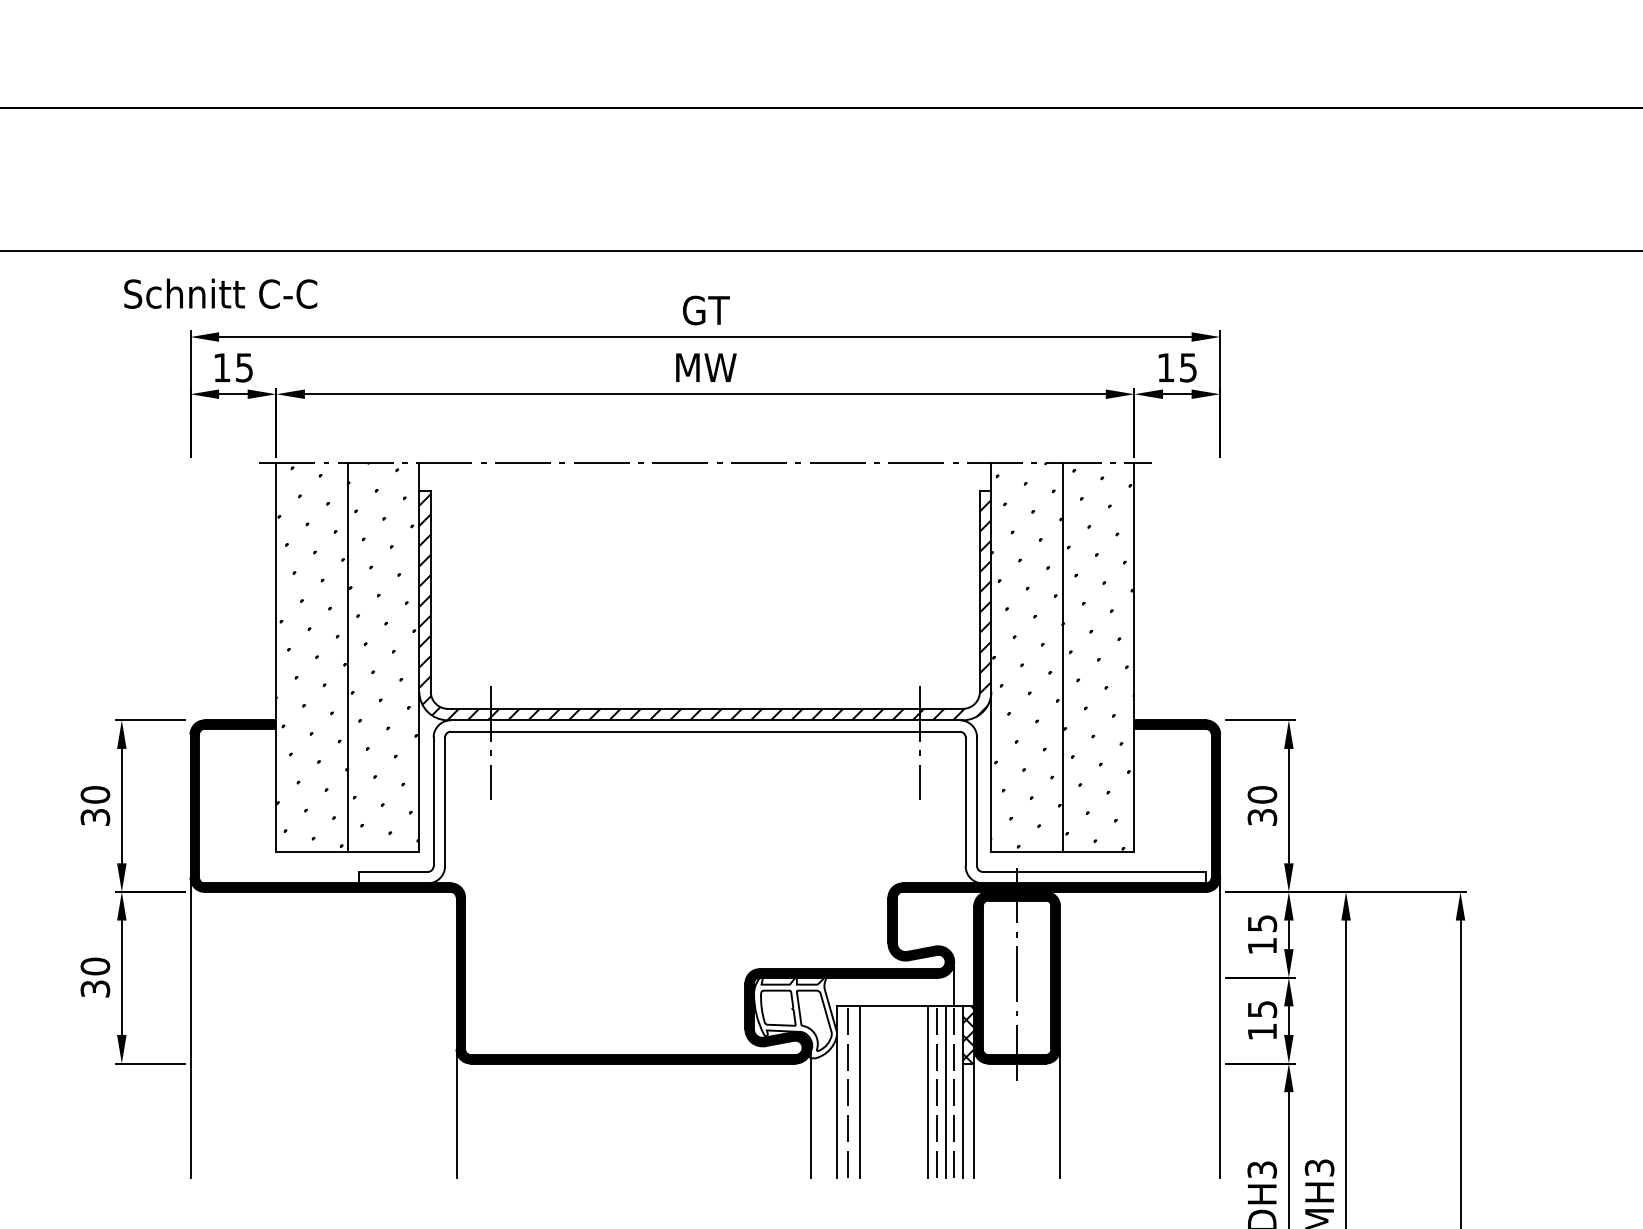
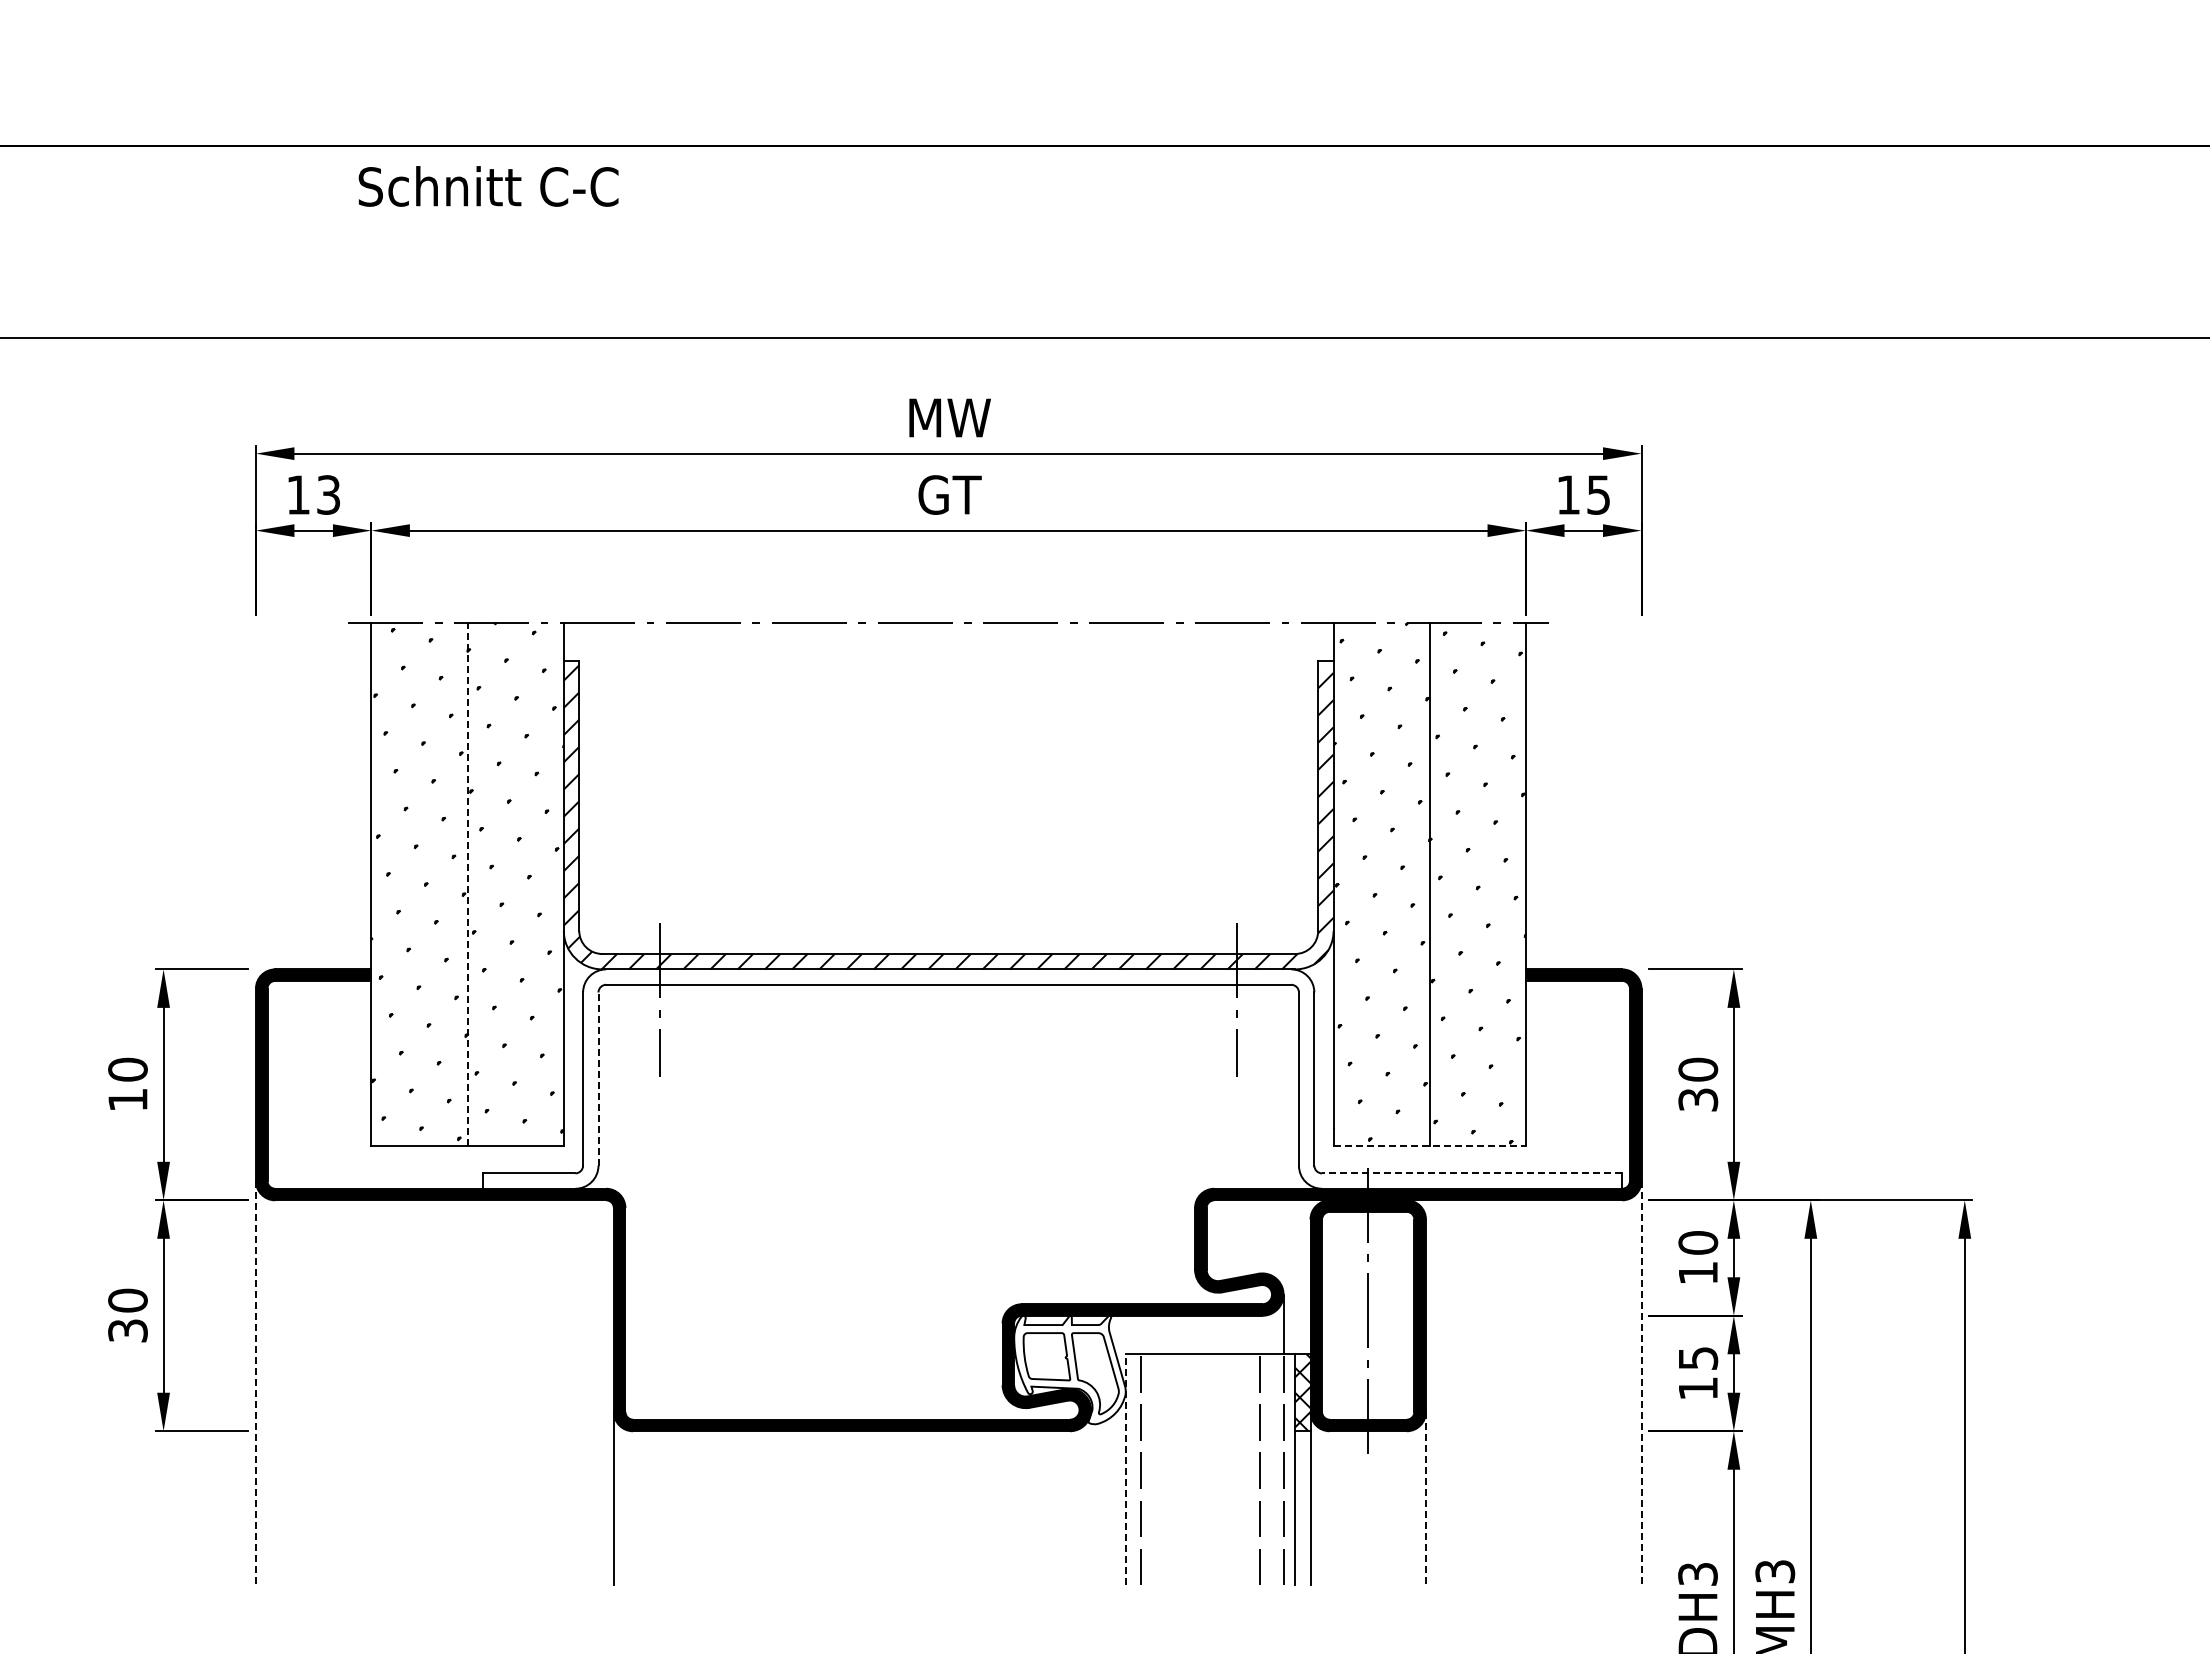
text: (220, 293) -> (488, 186), moved
text: (705, 310) -> (949, 417), GT -> MW
text: (244, 367) -> (328, 494), 15 -> 13
text: (705, 367) -> (949, 494), MW -> GT
line: (347, 657) -> (467, 884), solid -> dashed
line: (445, 802) -> (598, 1079), solid -> dashed
text: (95, 817) -> (127, 1099), 30 -> 10
line: (1063, 851) -> (1430, 1146), solid -> dashed
line: (1093, 872) -> (1471, 1173), solid -> dashed
text: (1262, 923) -> (1698, 1242), 15 -> 10
line: (190, 1028) -> (255, 1383), solid -> dashed
line: (1220, 1028) -> (1641, 1383), solid -> dashed
line: (836, 1092) -> (1125, 1469), solid -> dashed
line: (859, 1092) -> (1156, 1469), removed
line: (928, 1092) -> (1248, 1469), removed
line: (945, 1092) -> (1272, 1469), removed
line: (811, 1112) -> (1091, 1497), removed
line: (1059, 1113) -> (1425, 1498), solid -> dashed

